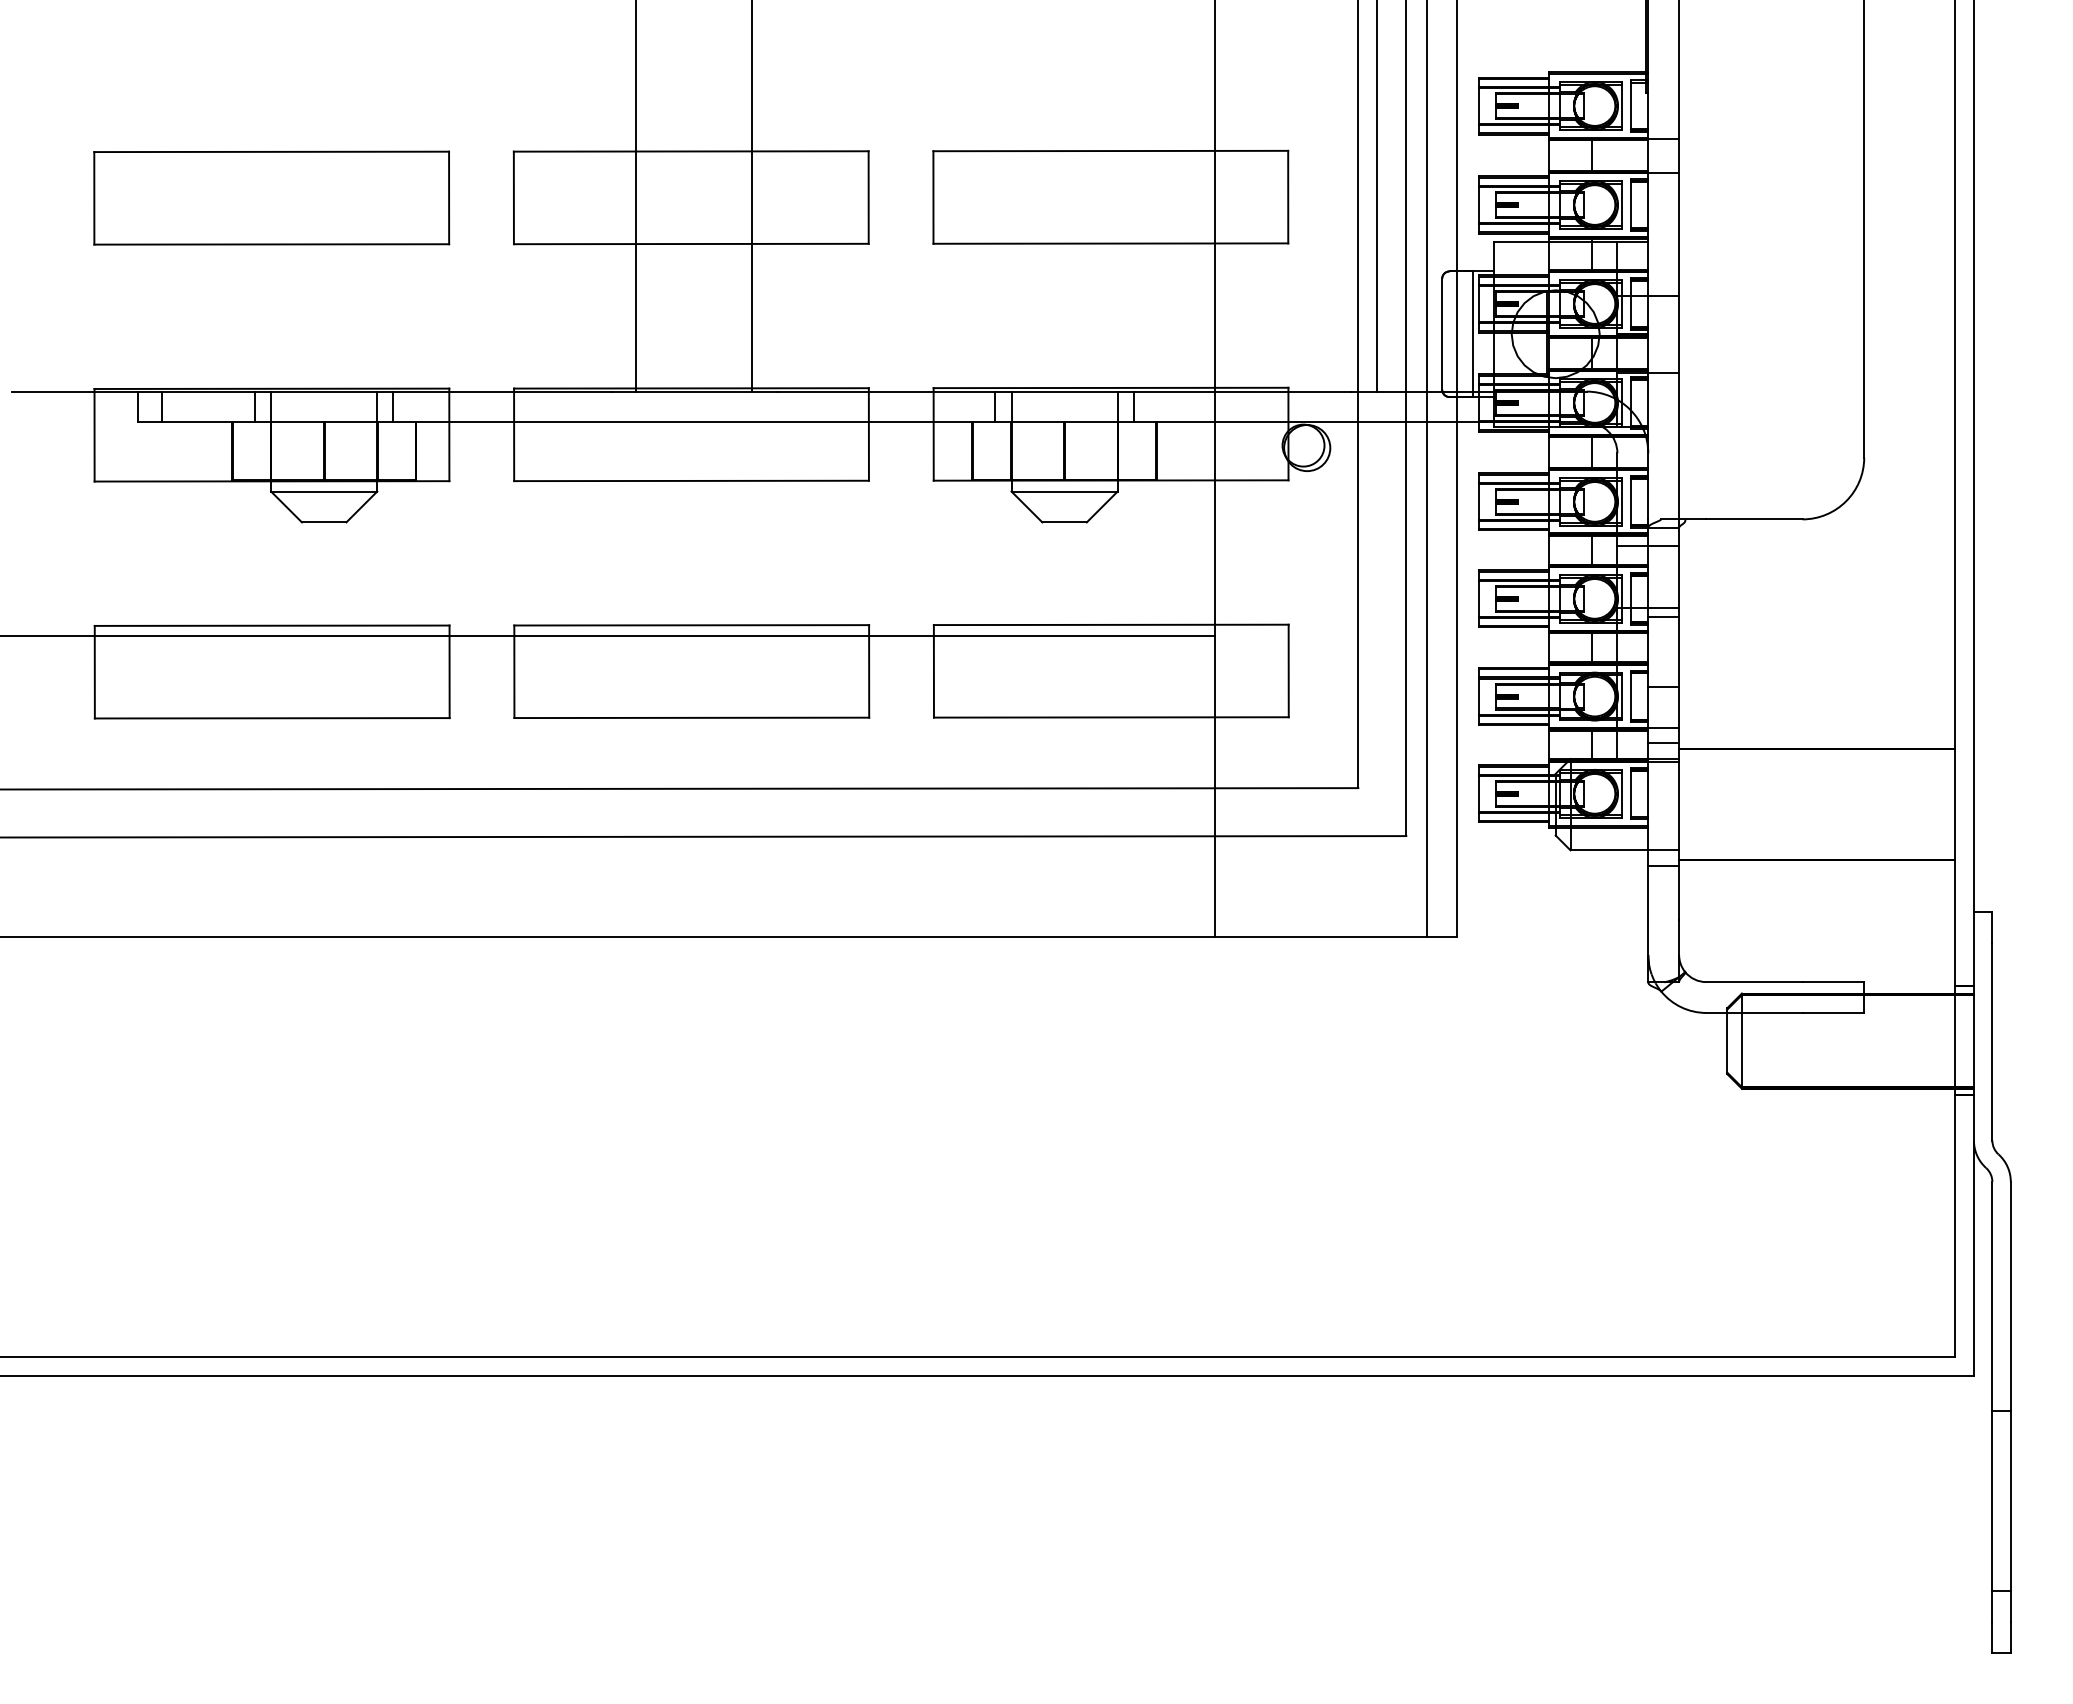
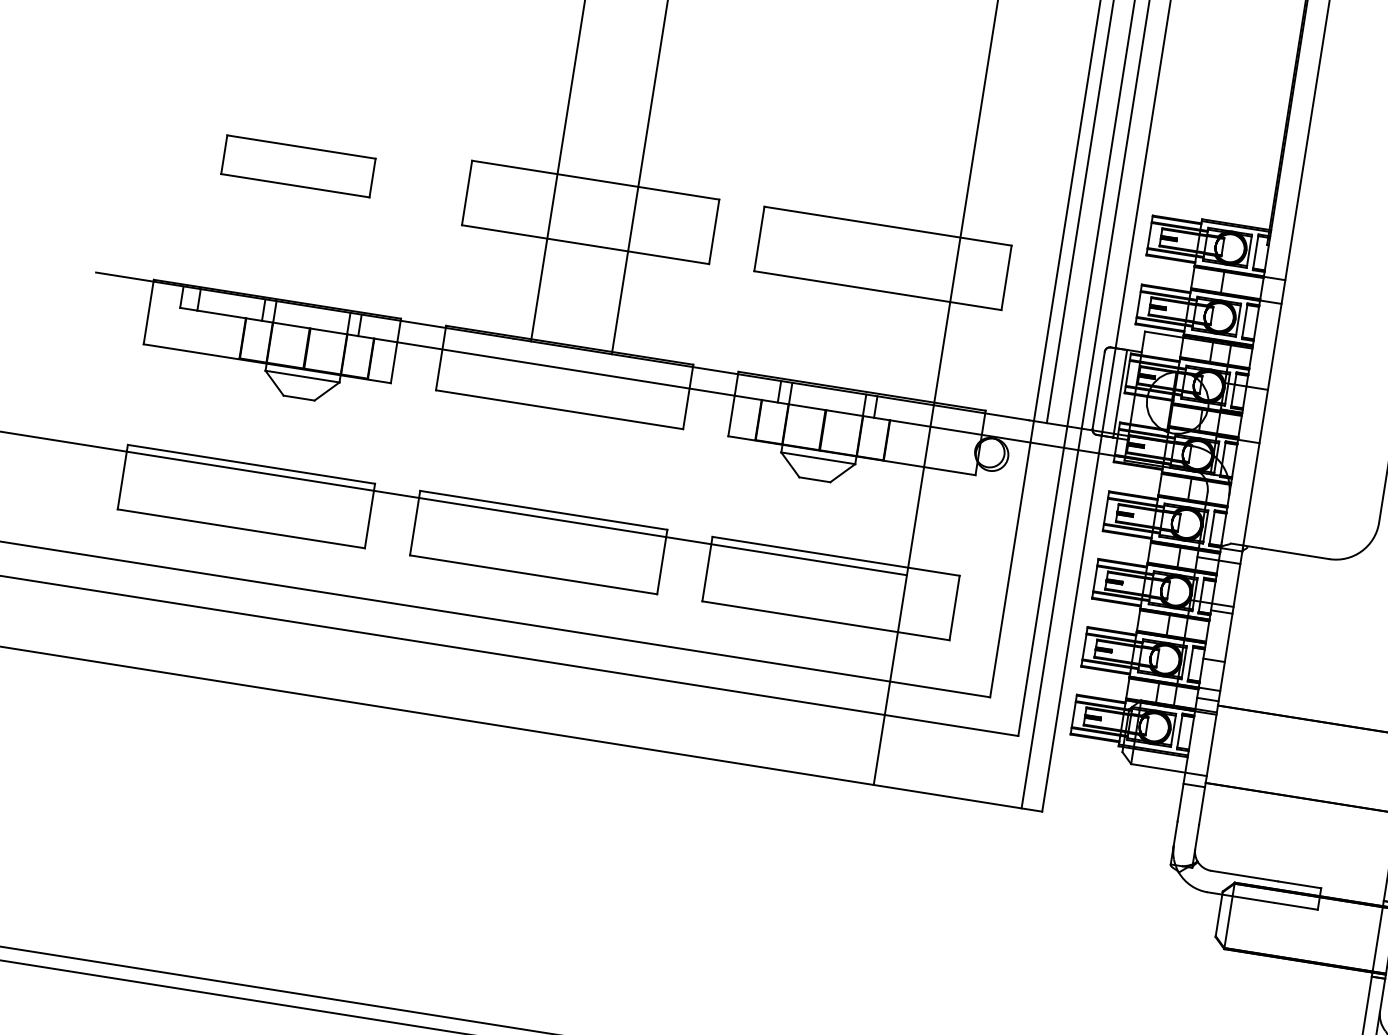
part: (271, 197) -> (298, 165), size x0.6

